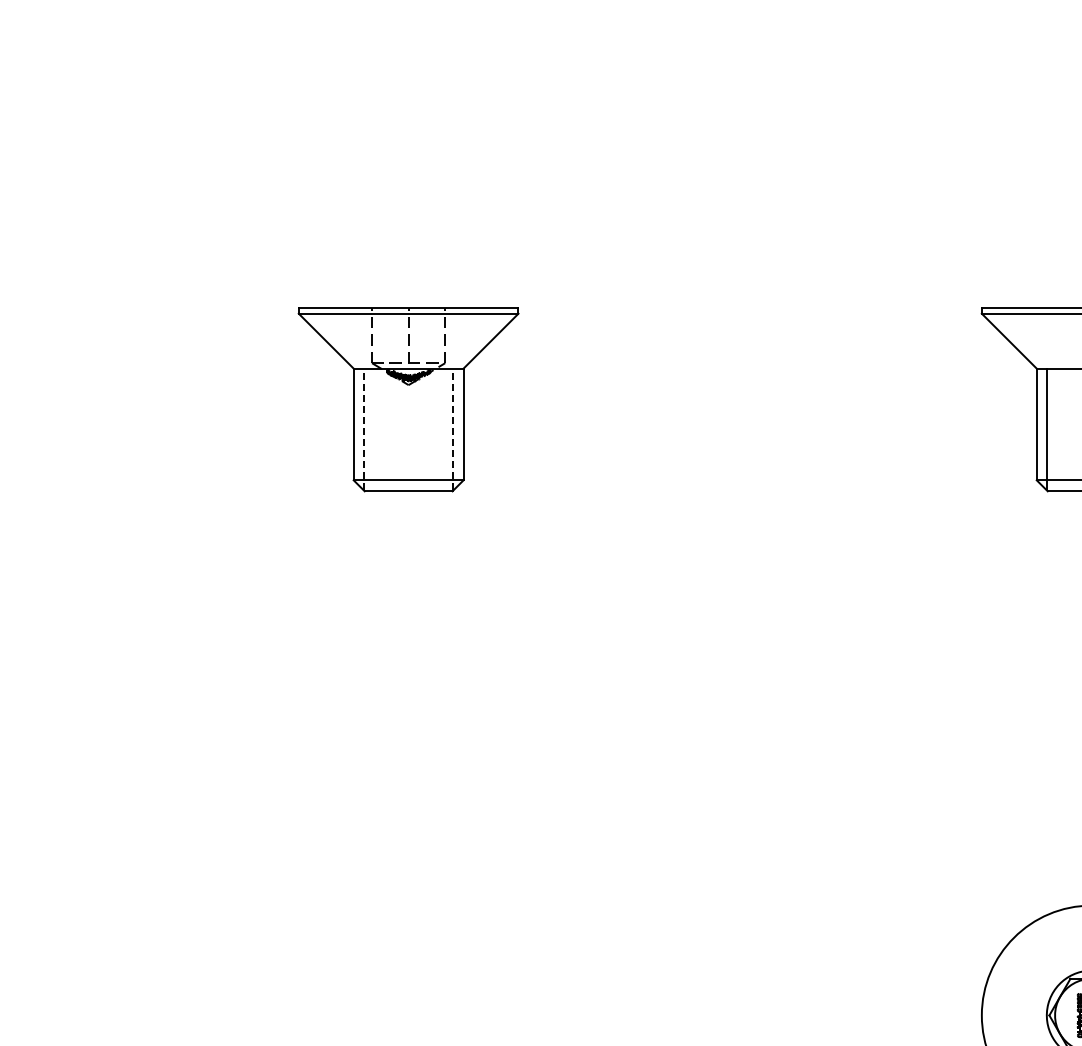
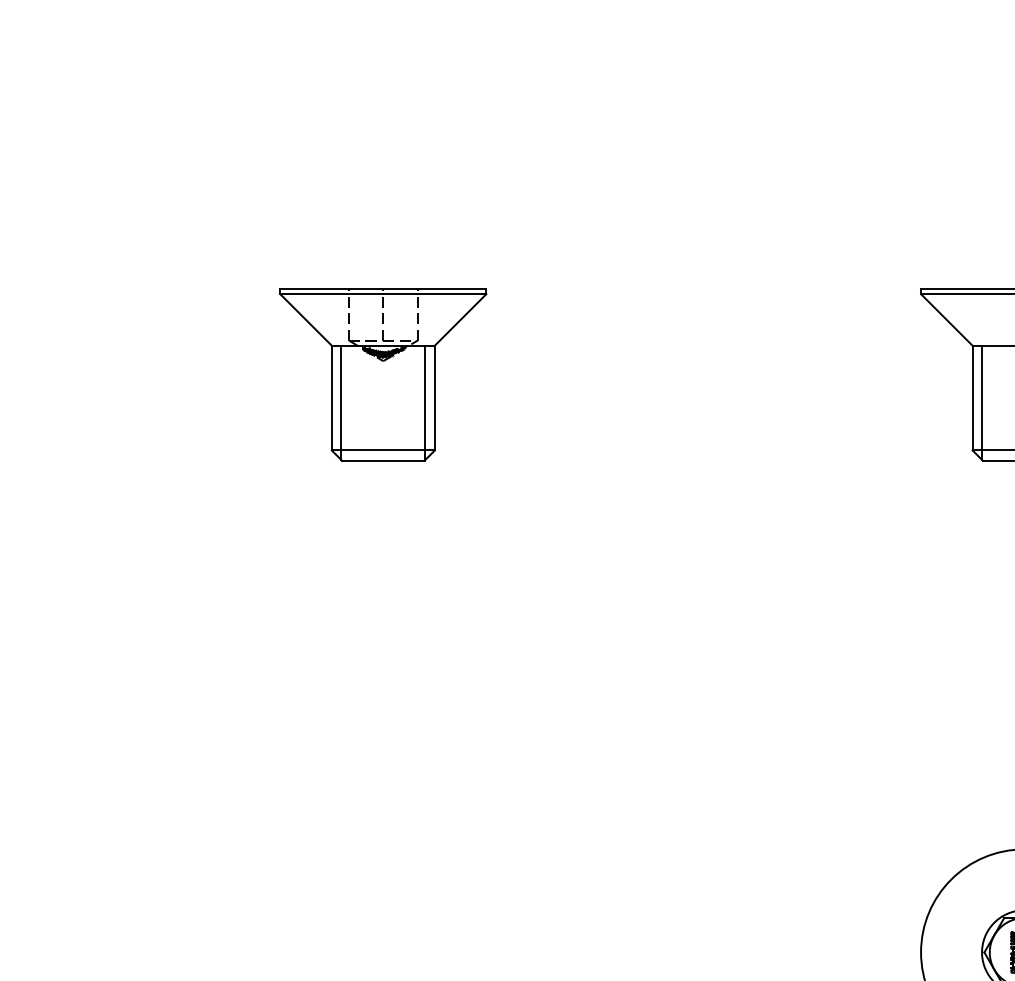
line: (363, 429) -> (340, 402), dashed -> solid
line: (453, 429) -> (425, 402), dashed -> solid

